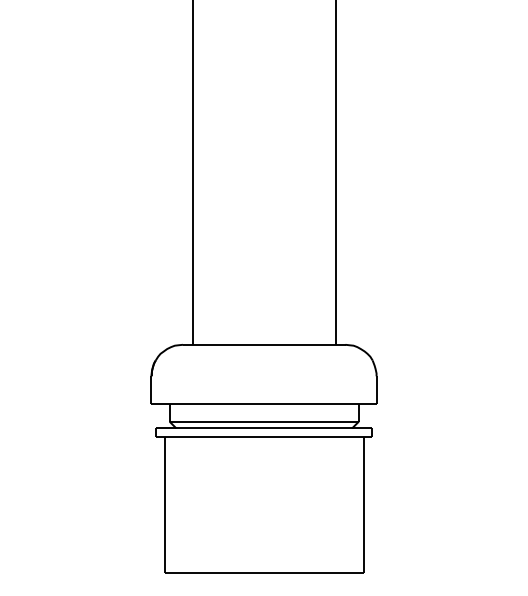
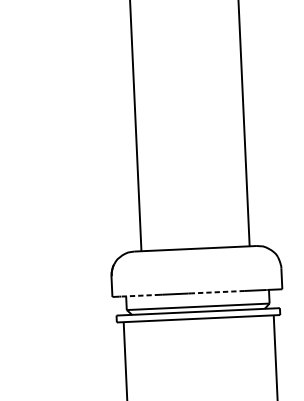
line: (188, 403) -> (140, 295), solid -> dashed
line: (291, 403) -> (218, 292), solid -> dashed

